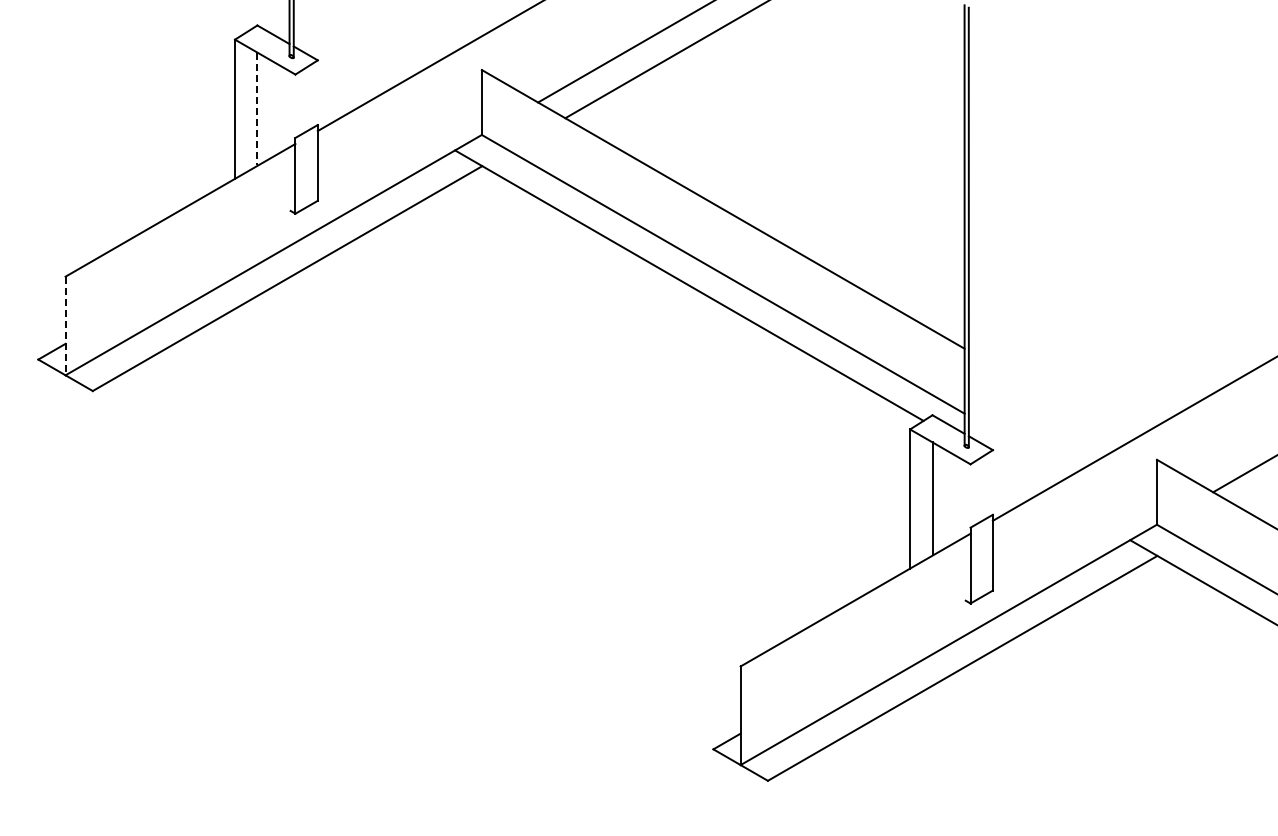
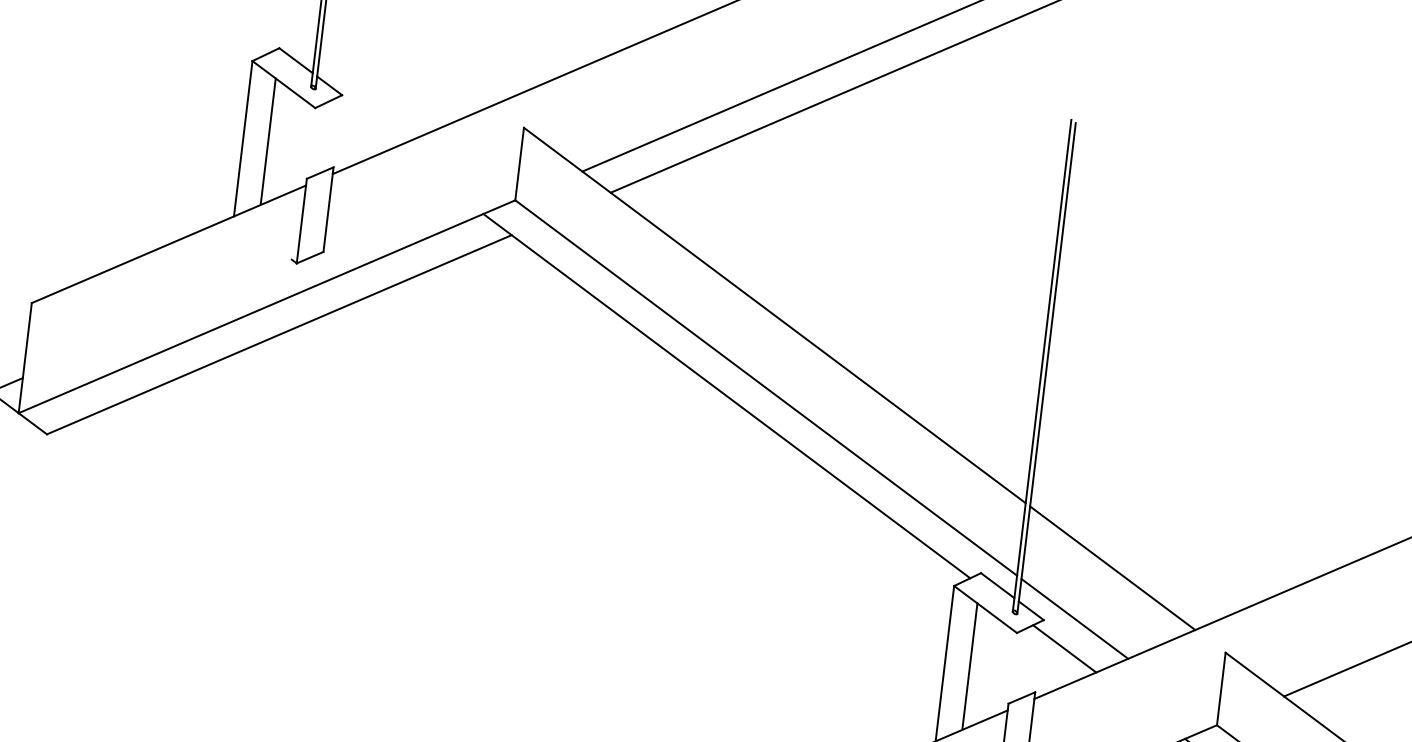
line: (257, 109) -> (268, 142), dashed -> solid
line: (65, 326) -> (25, 358), dashed -> solid
line: (1047, 396) -> (1111, 567), added
line: (1019, 445) -> (1074, 618), added
line: (1014, 472) -> (1064, 647), added

